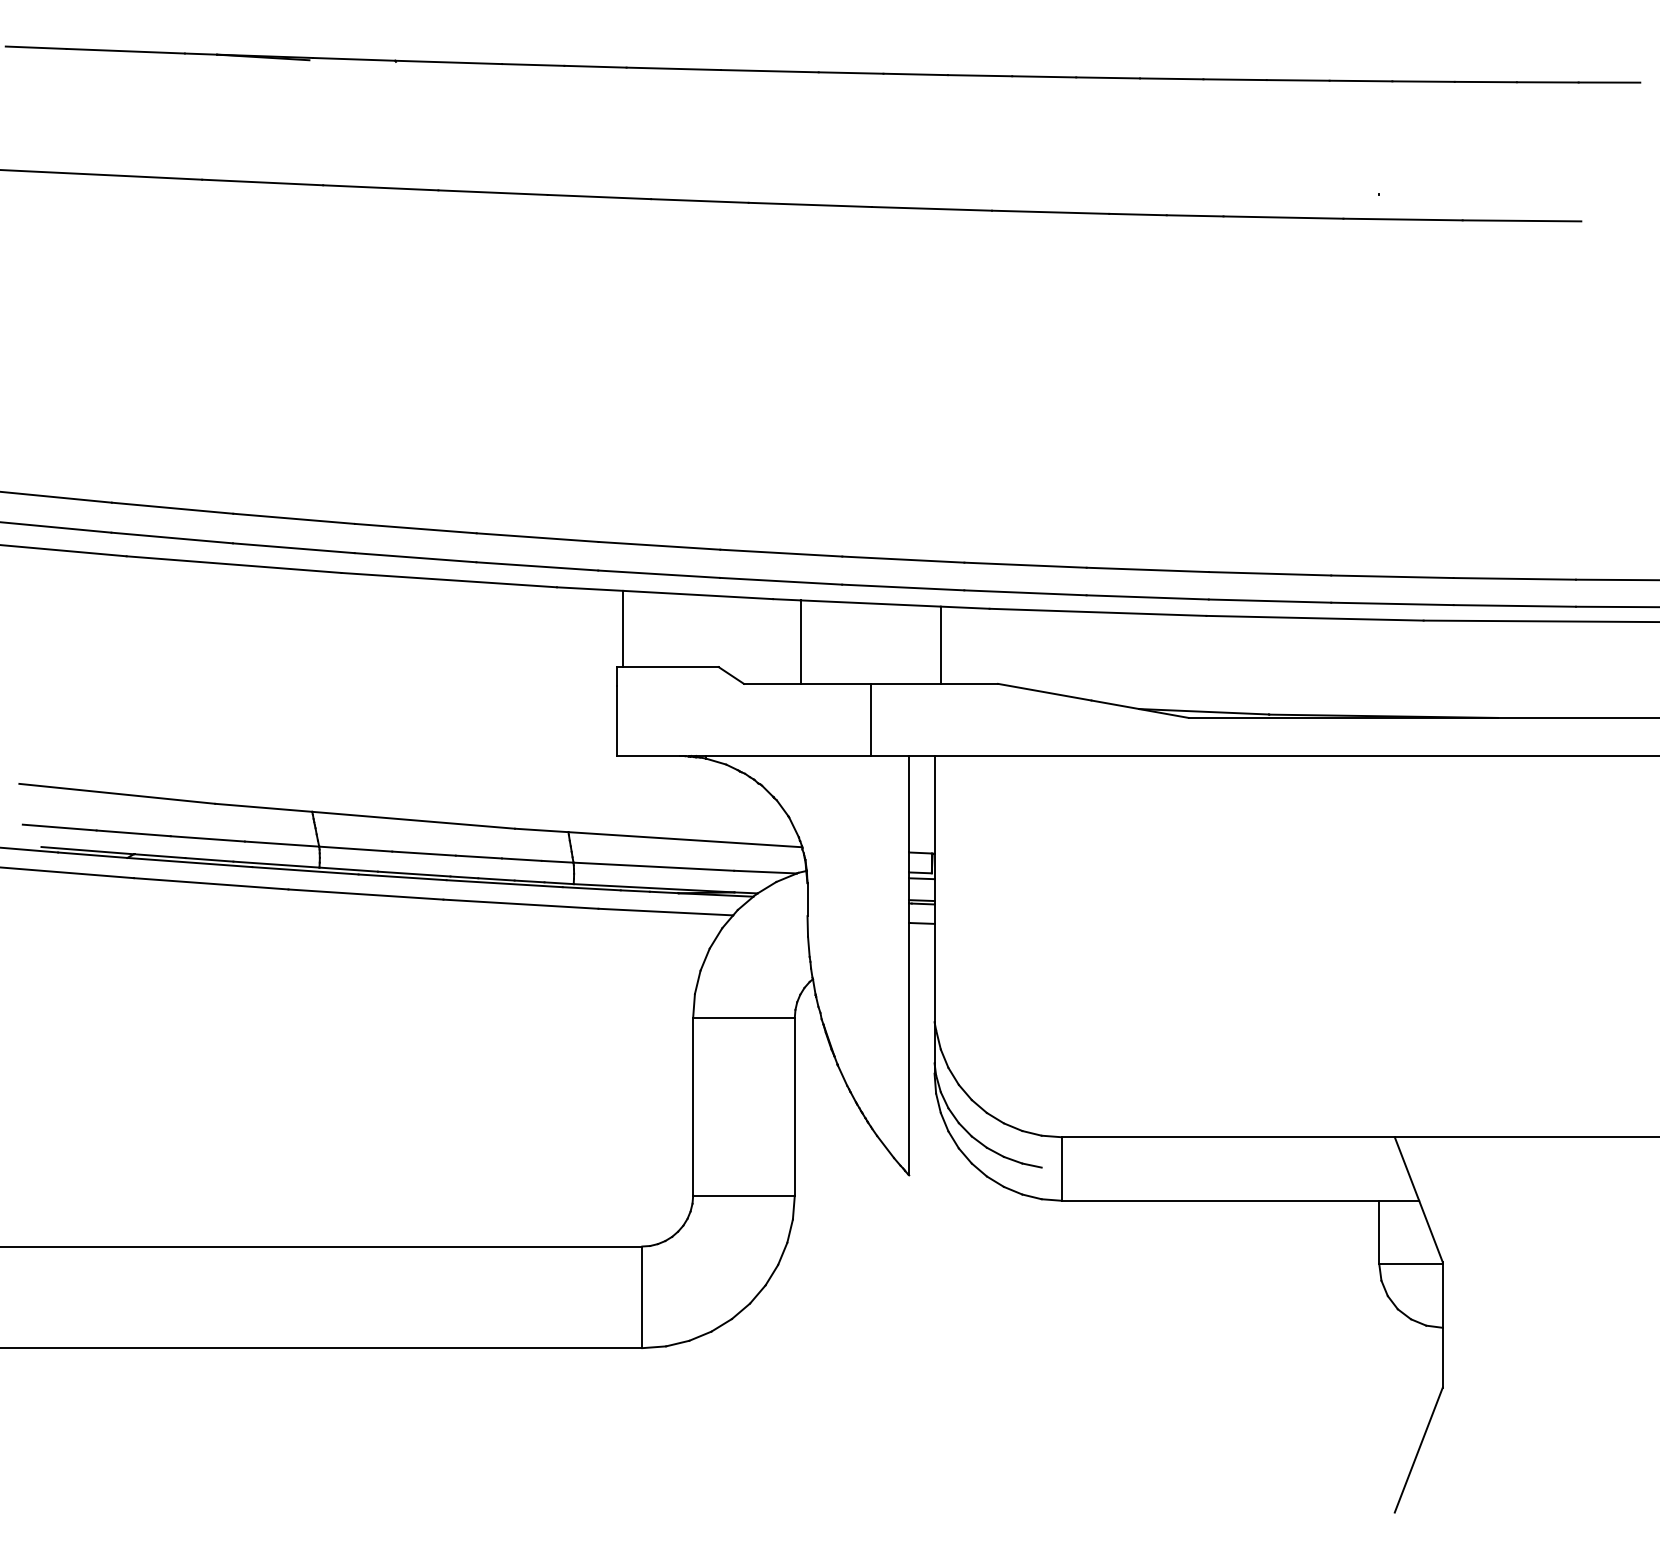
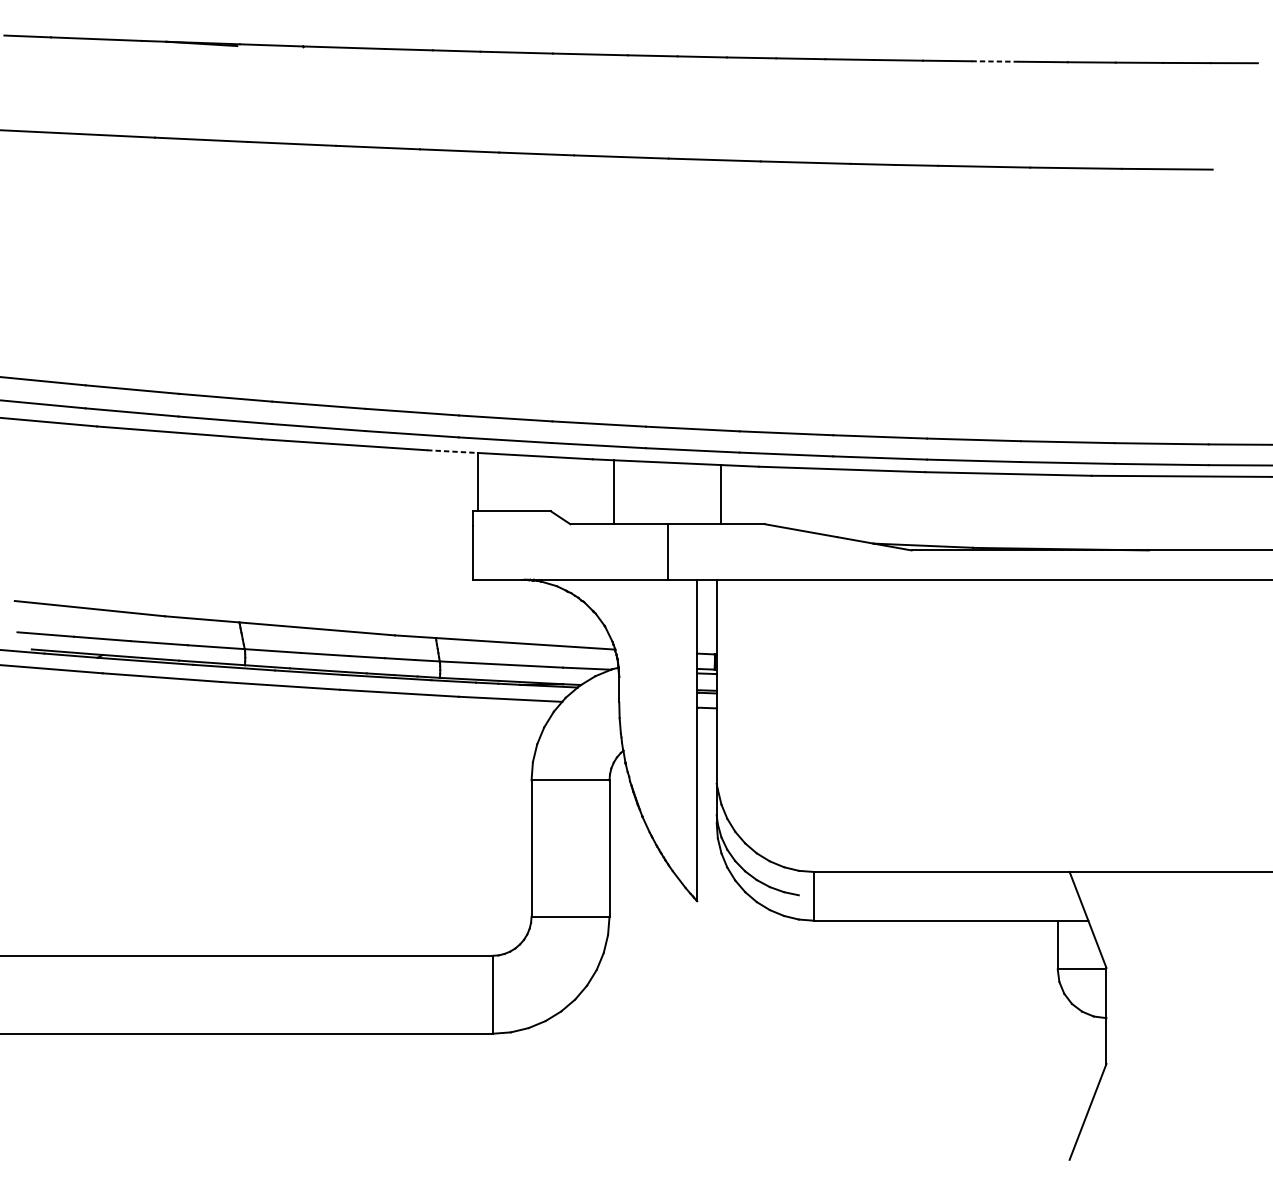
line: (1298, 80) -> (995, 61), solid -> dashed
line: (590, 589) -> (452, 451), solid -> dashed

